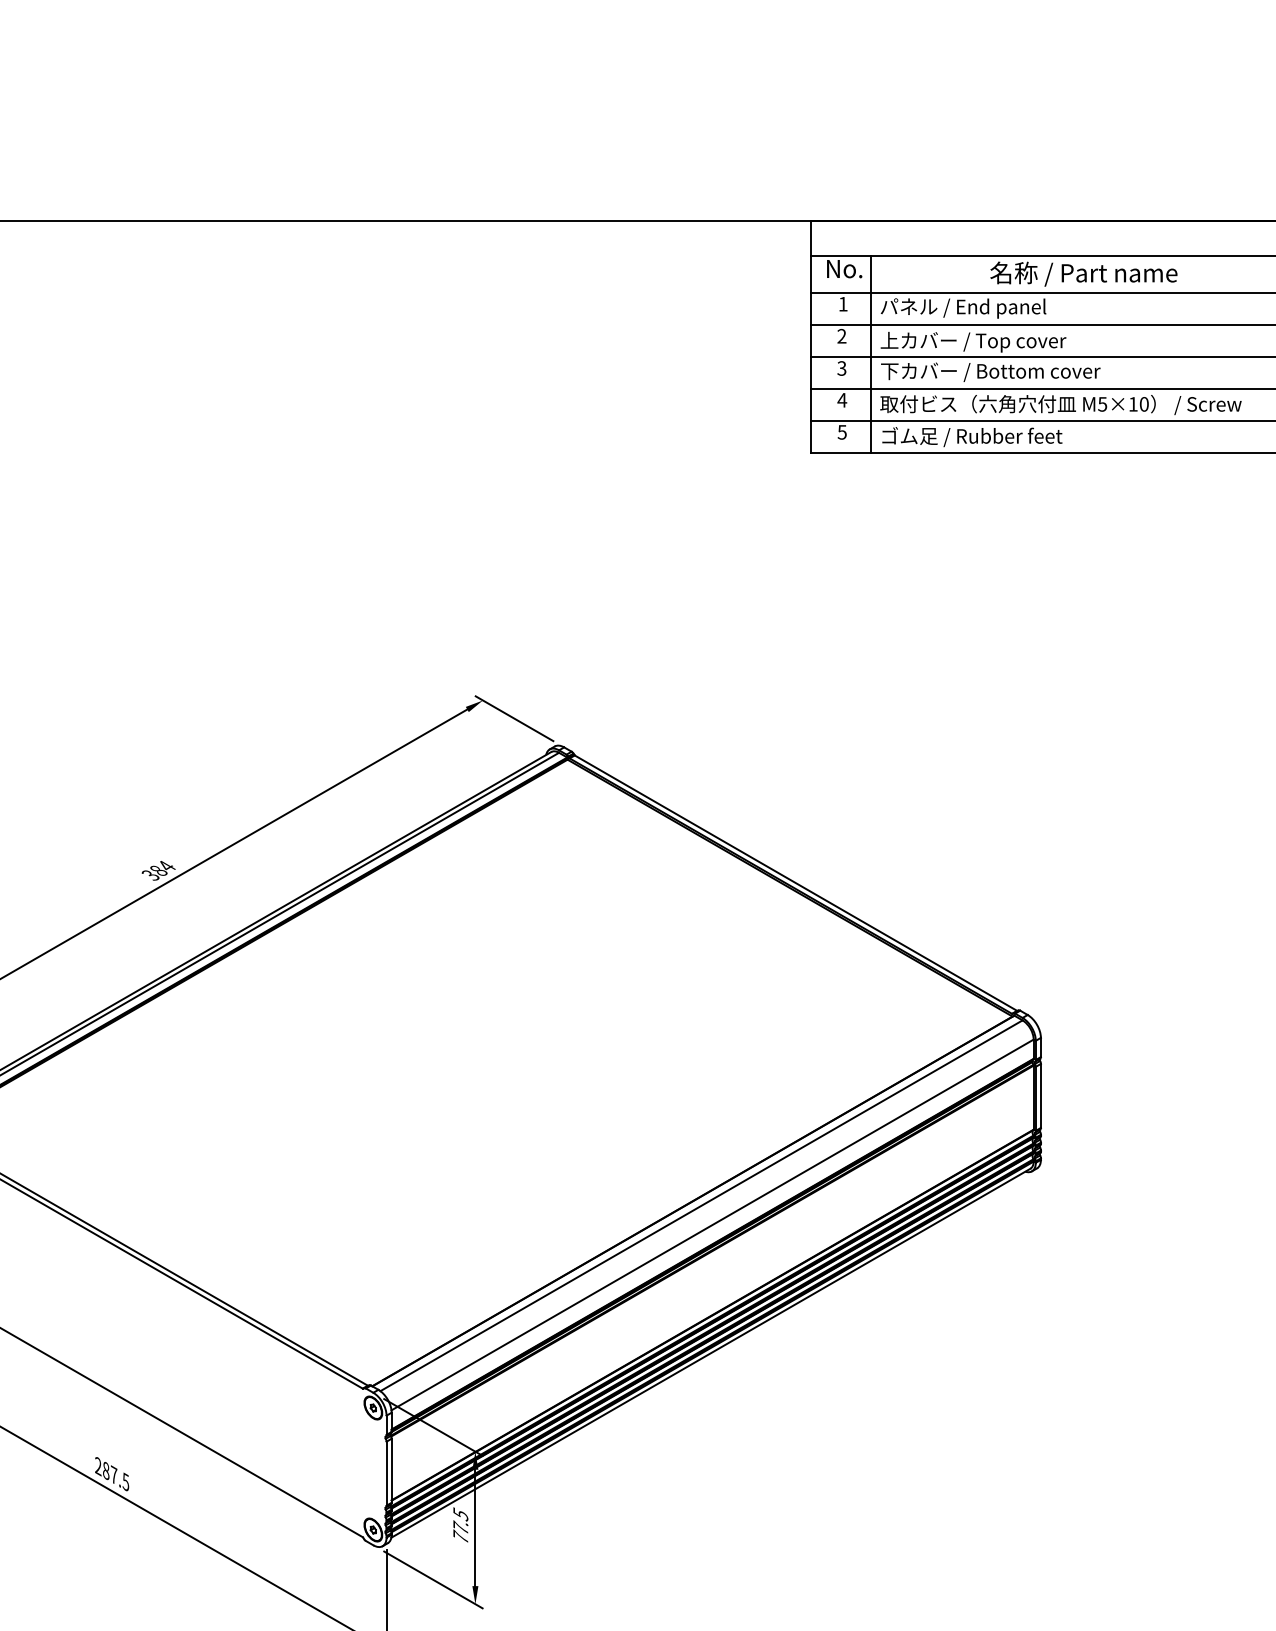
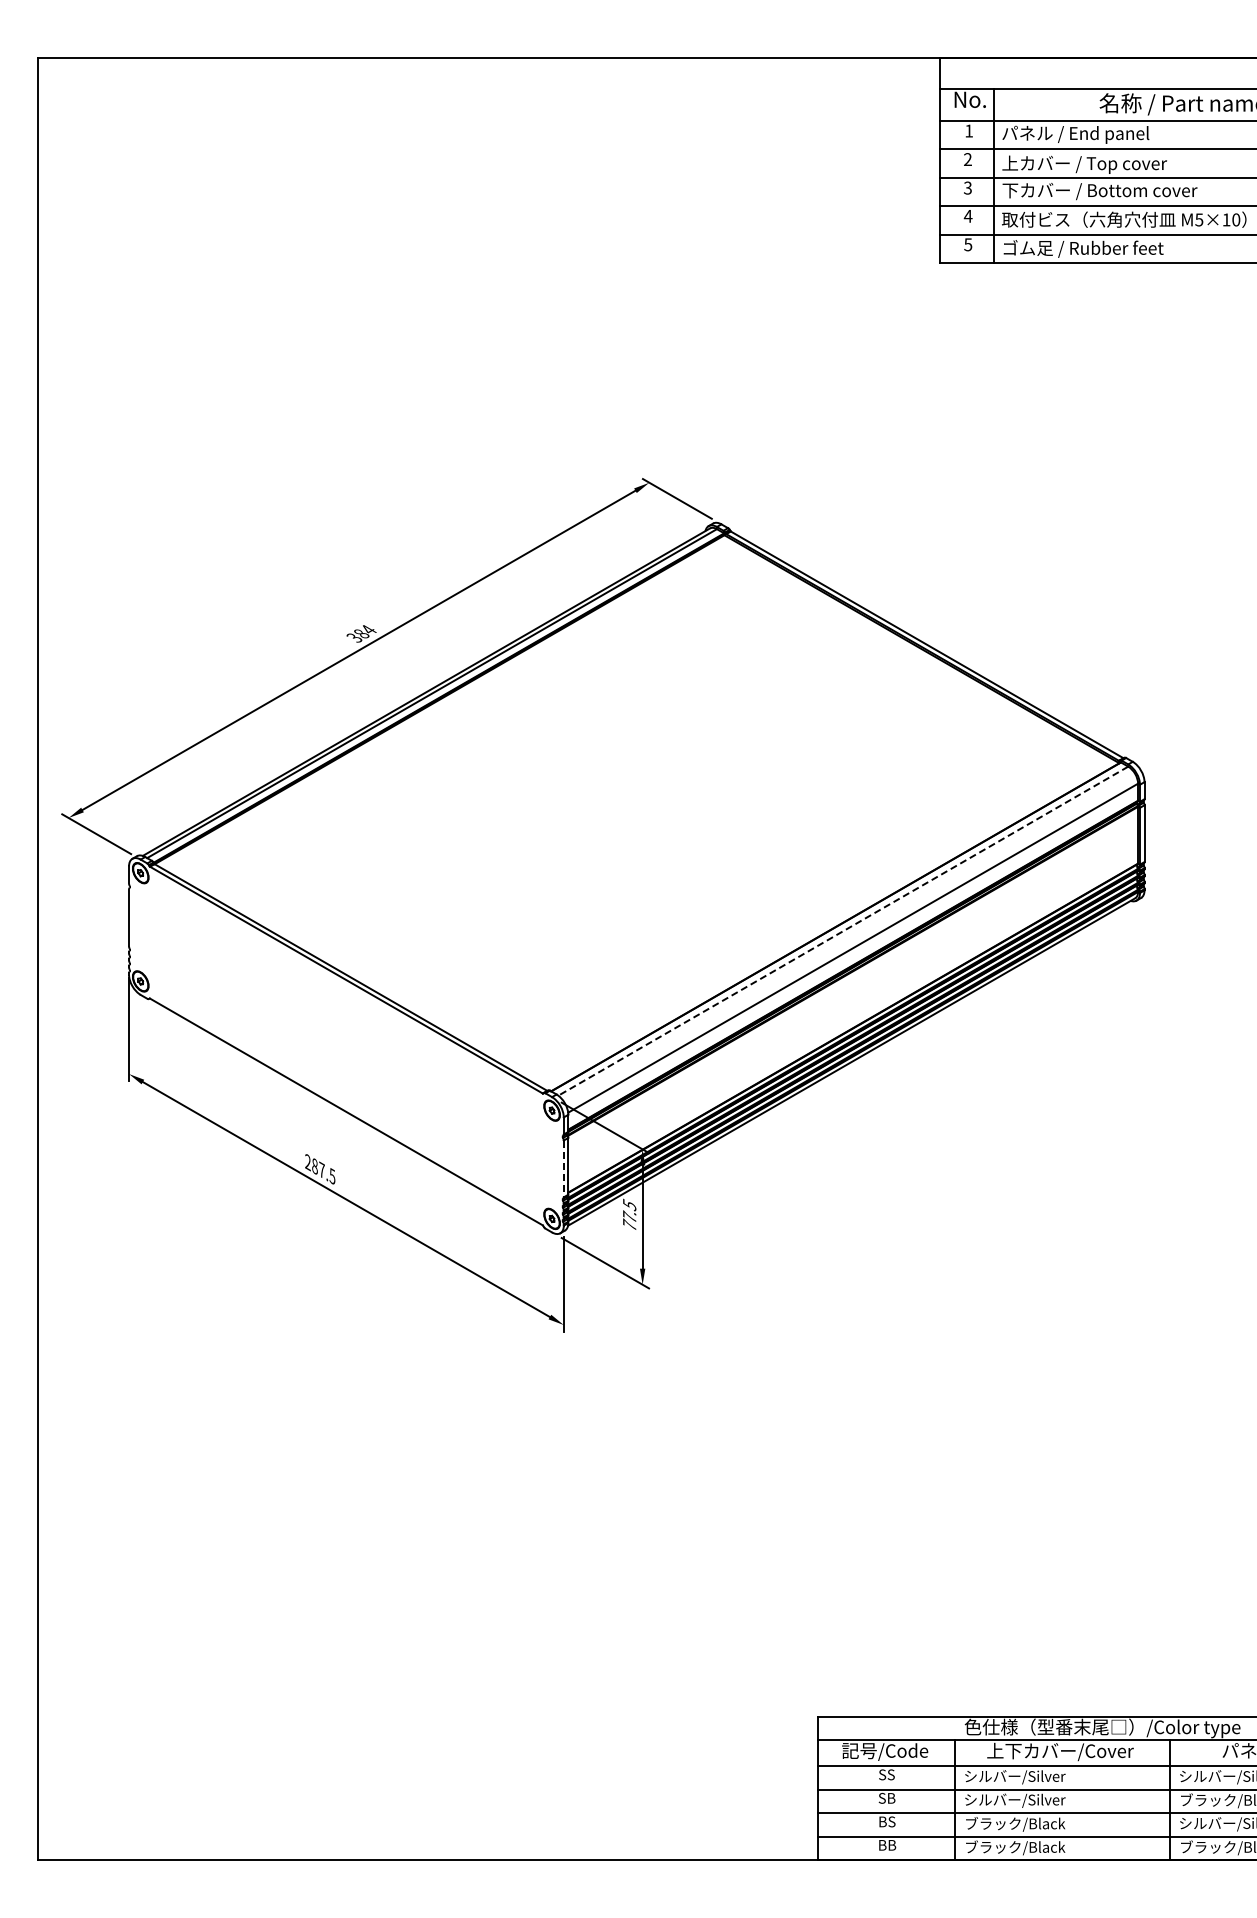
line: (700, 1206) -> (842, 931), solid -> dashed
line: (386, 1474) -> (563, 1169), solid -> dashed

